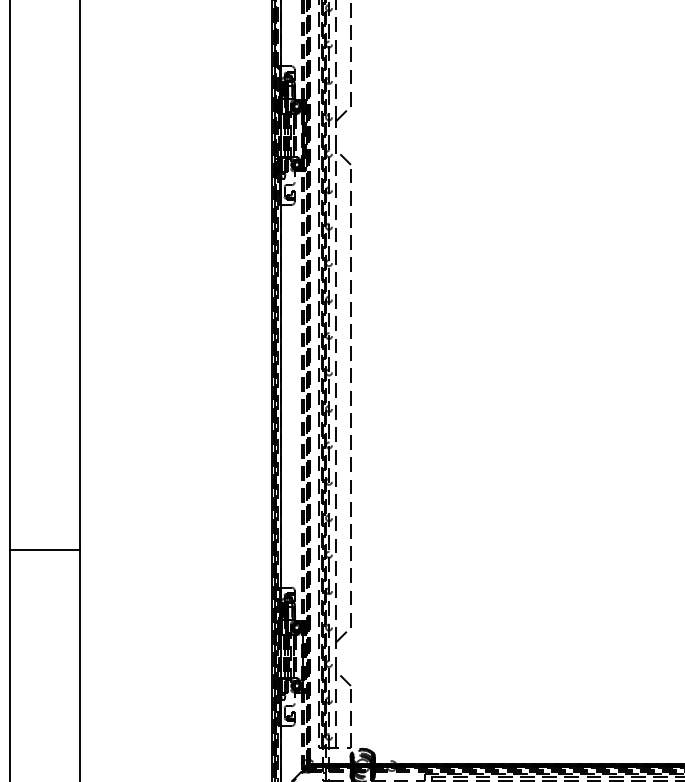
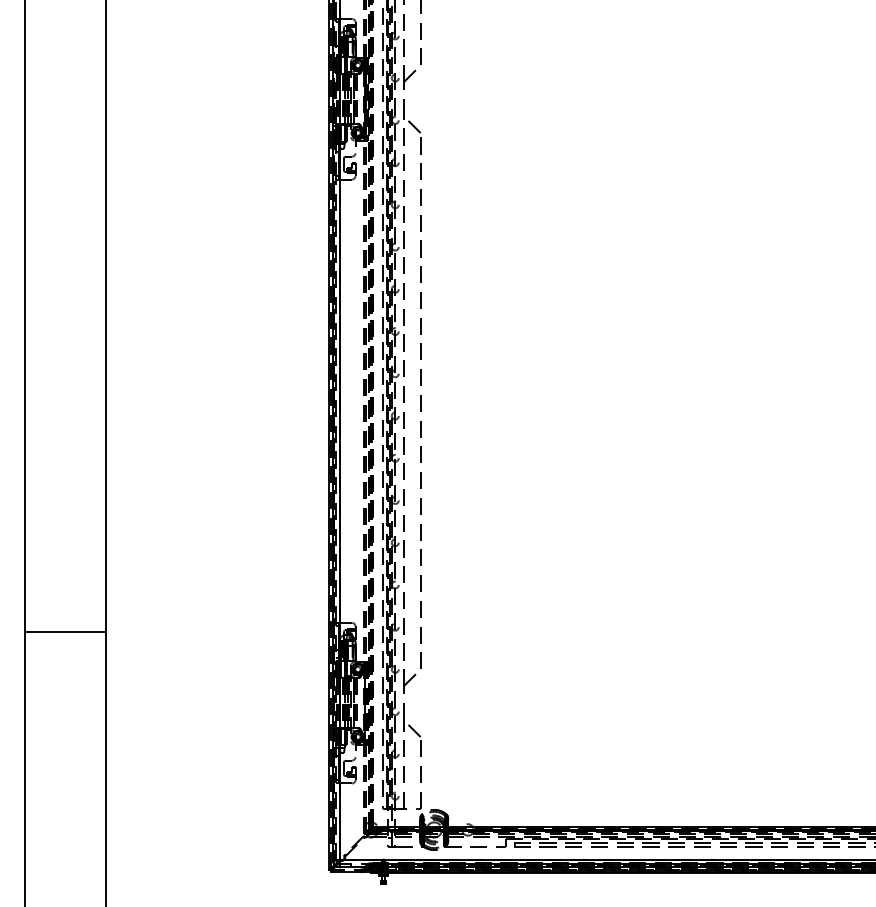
line: (44, 550) -> (65, 631), moved

